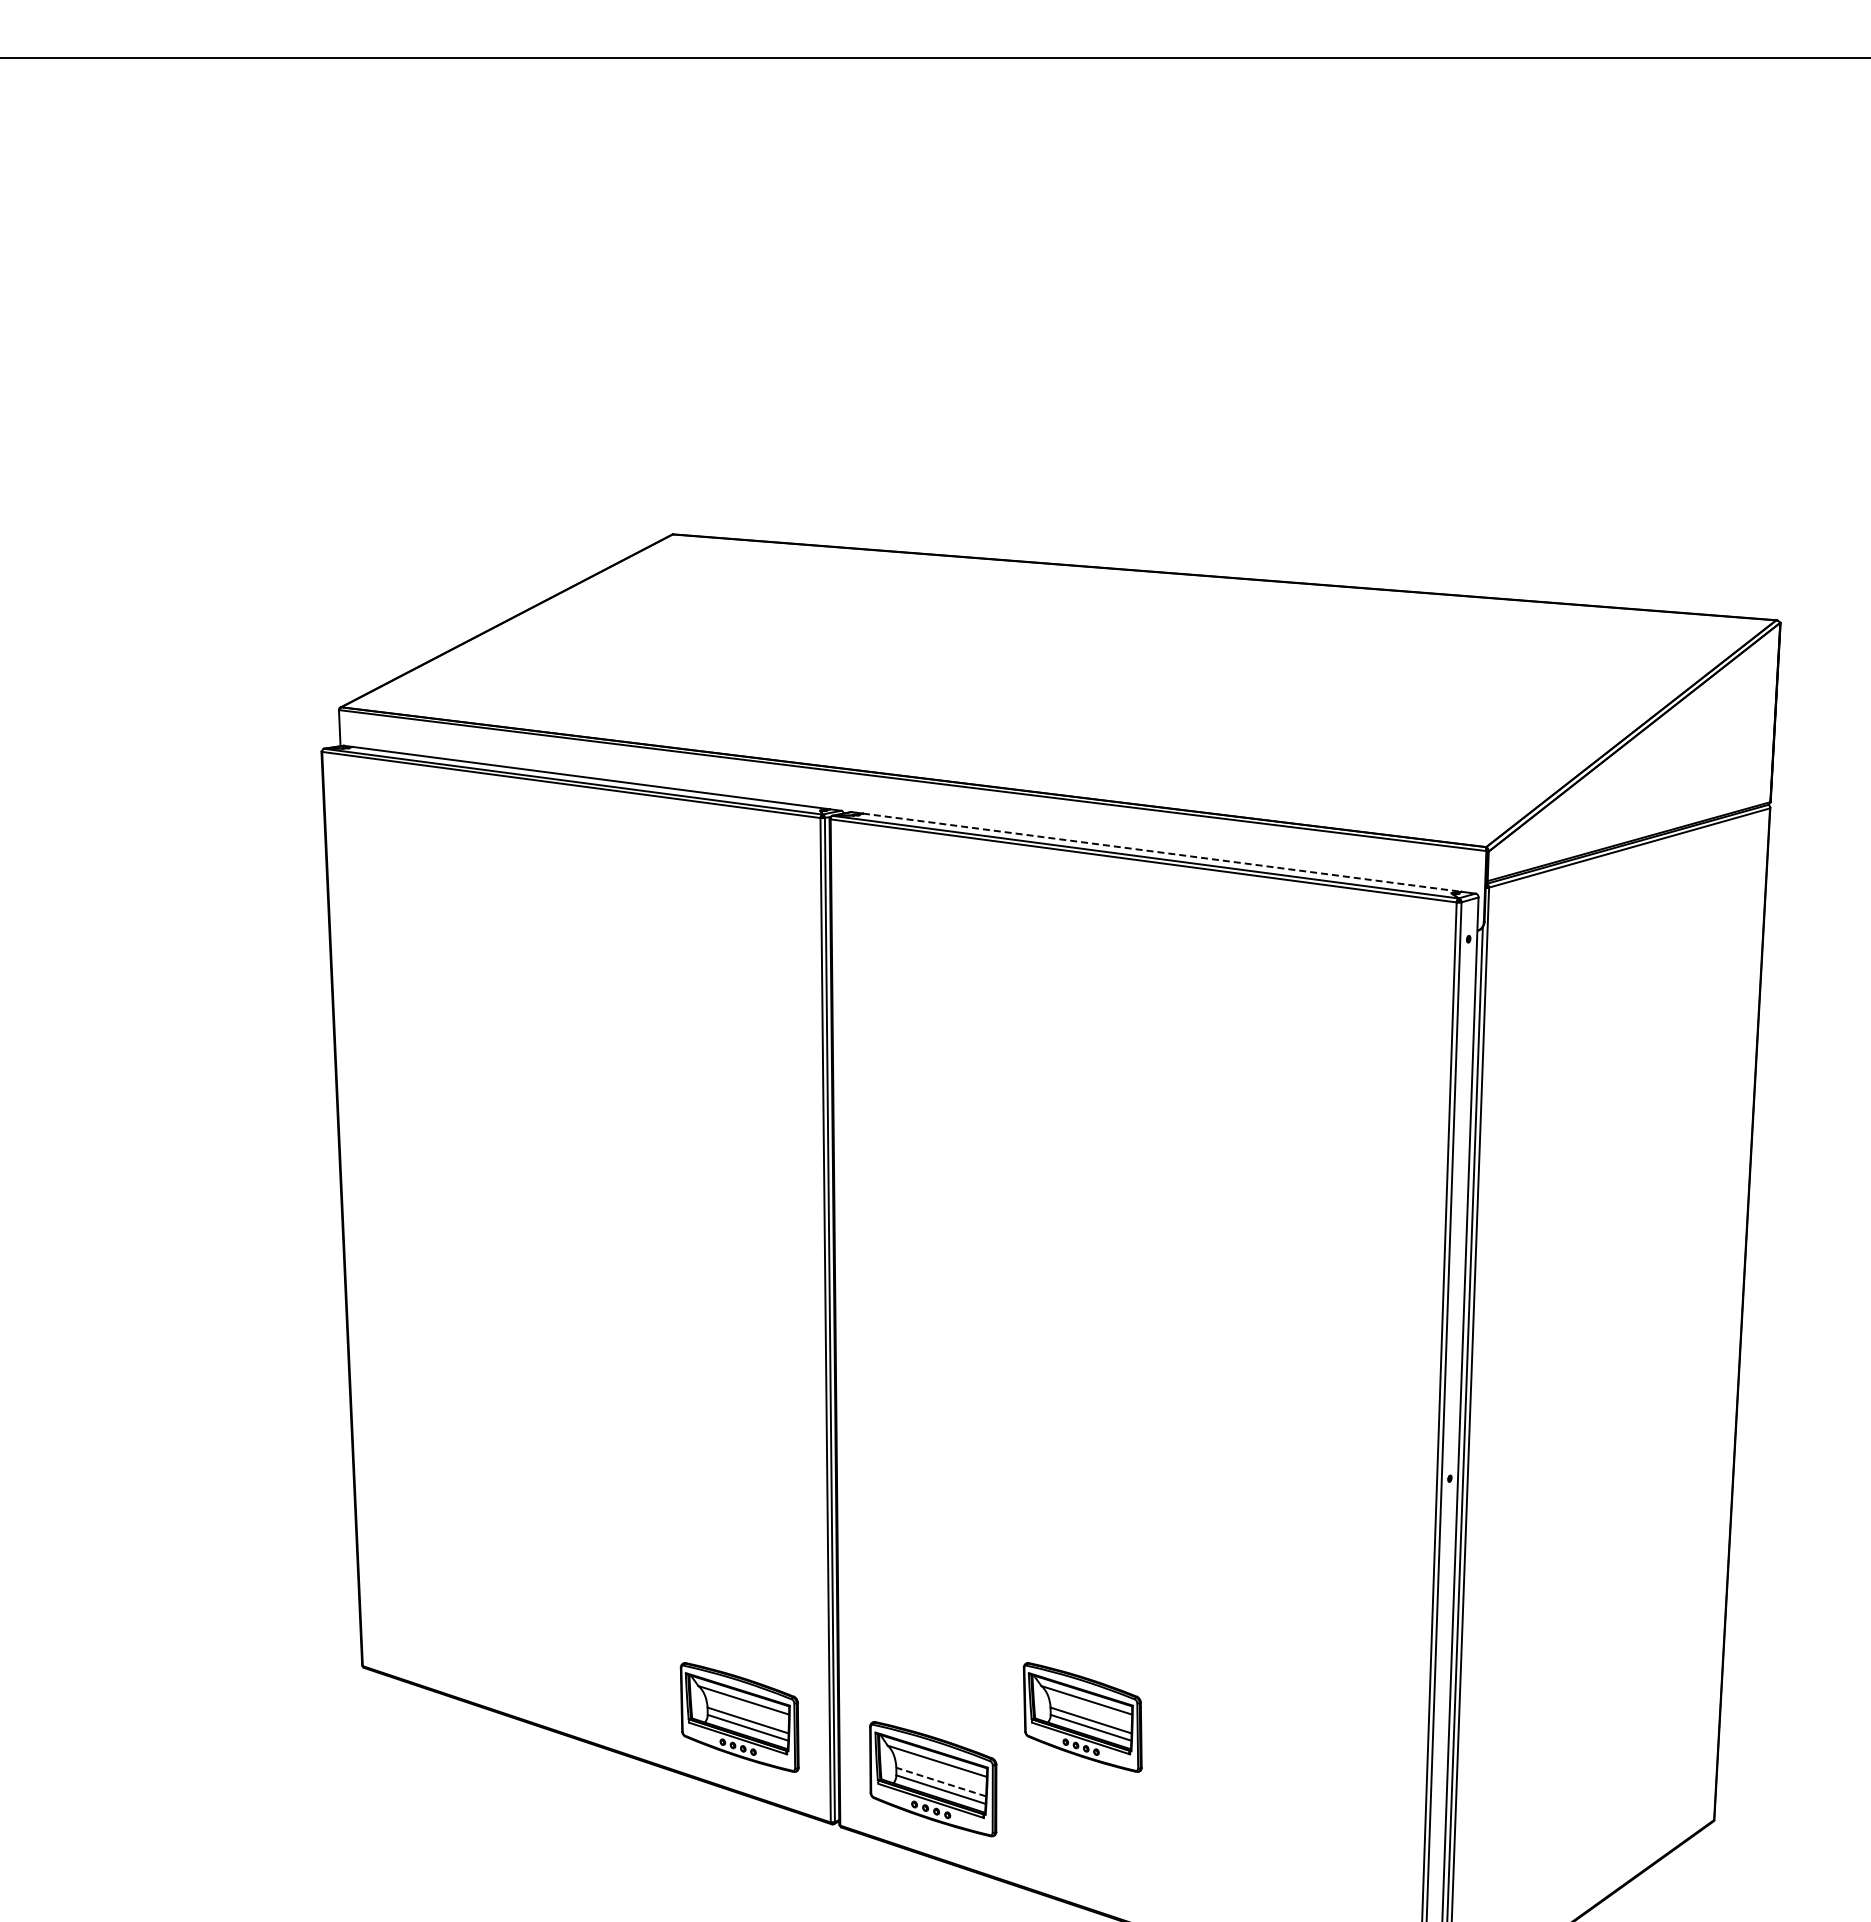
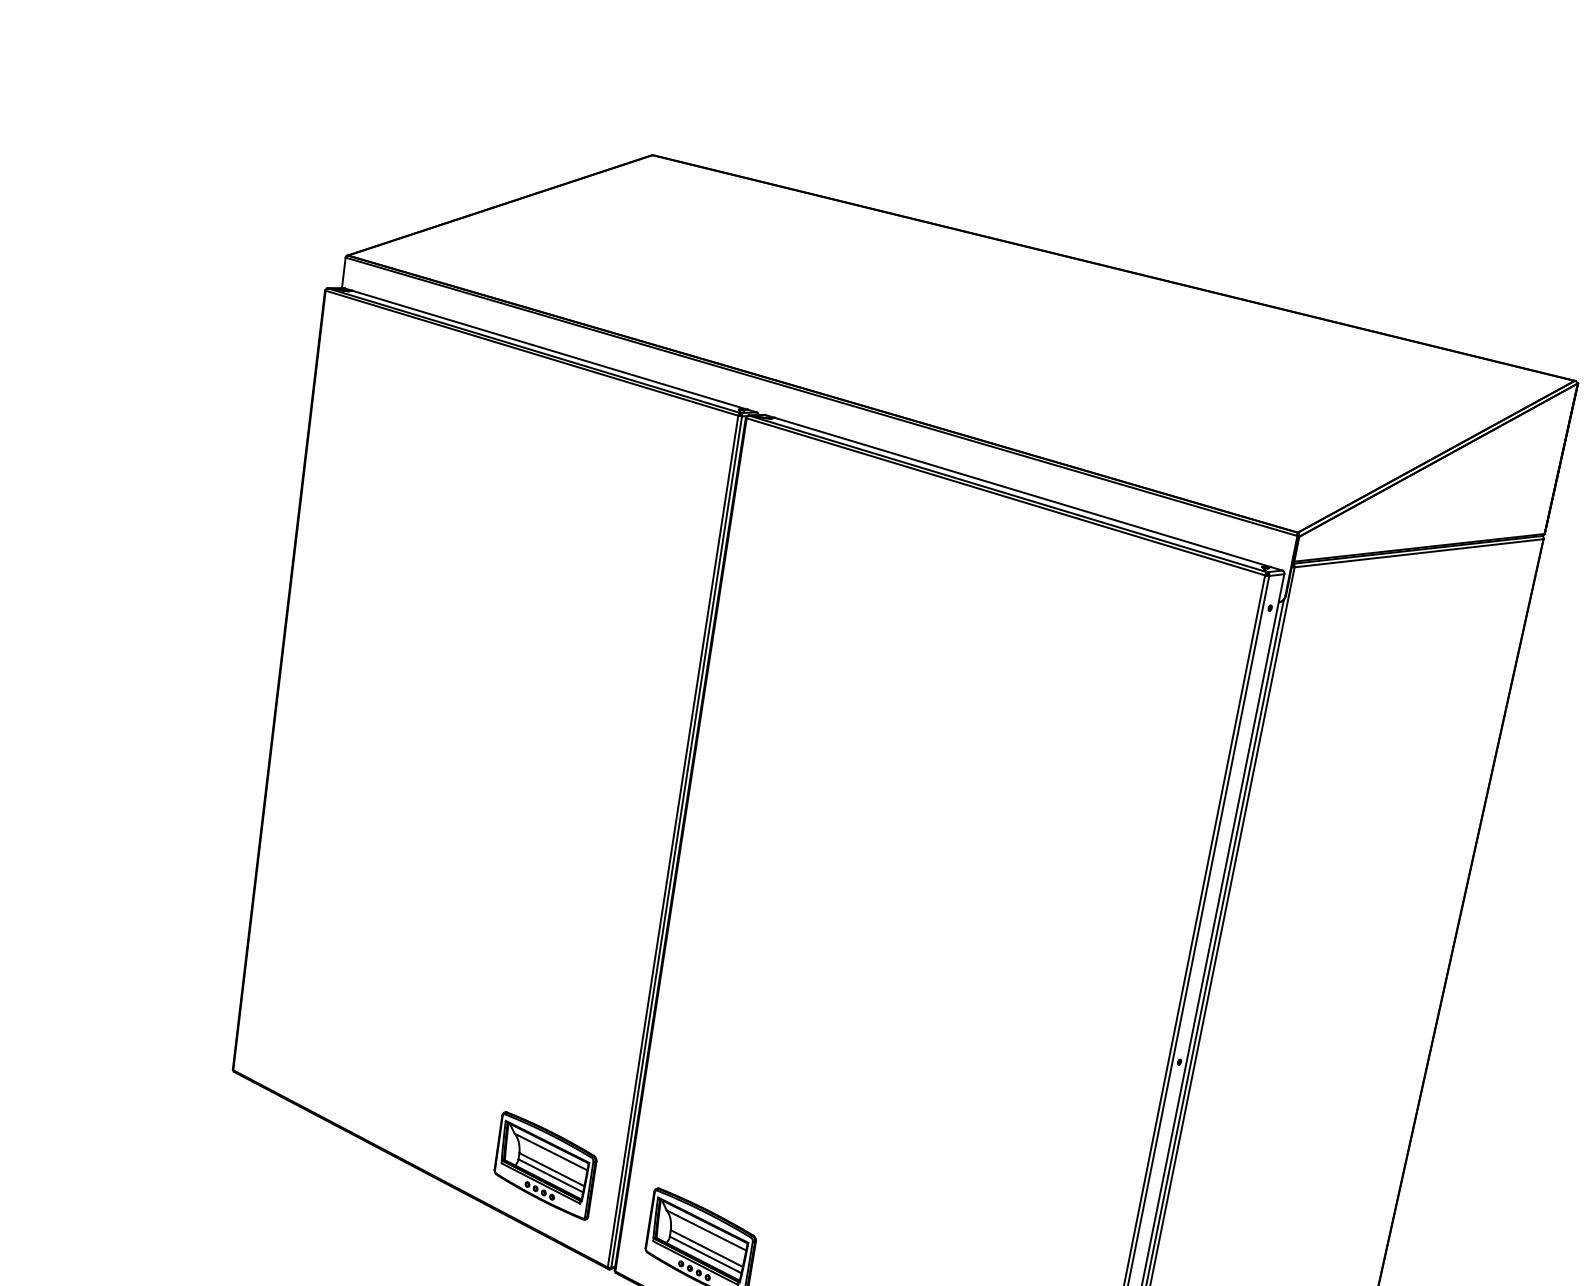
line: (1162, 852) -> (1023, 492), dashed -> solid
part: (1082, 1717) -> (835, 1213), removed
line: (940, 1781) -> (706, 1247), dashed -> solid

